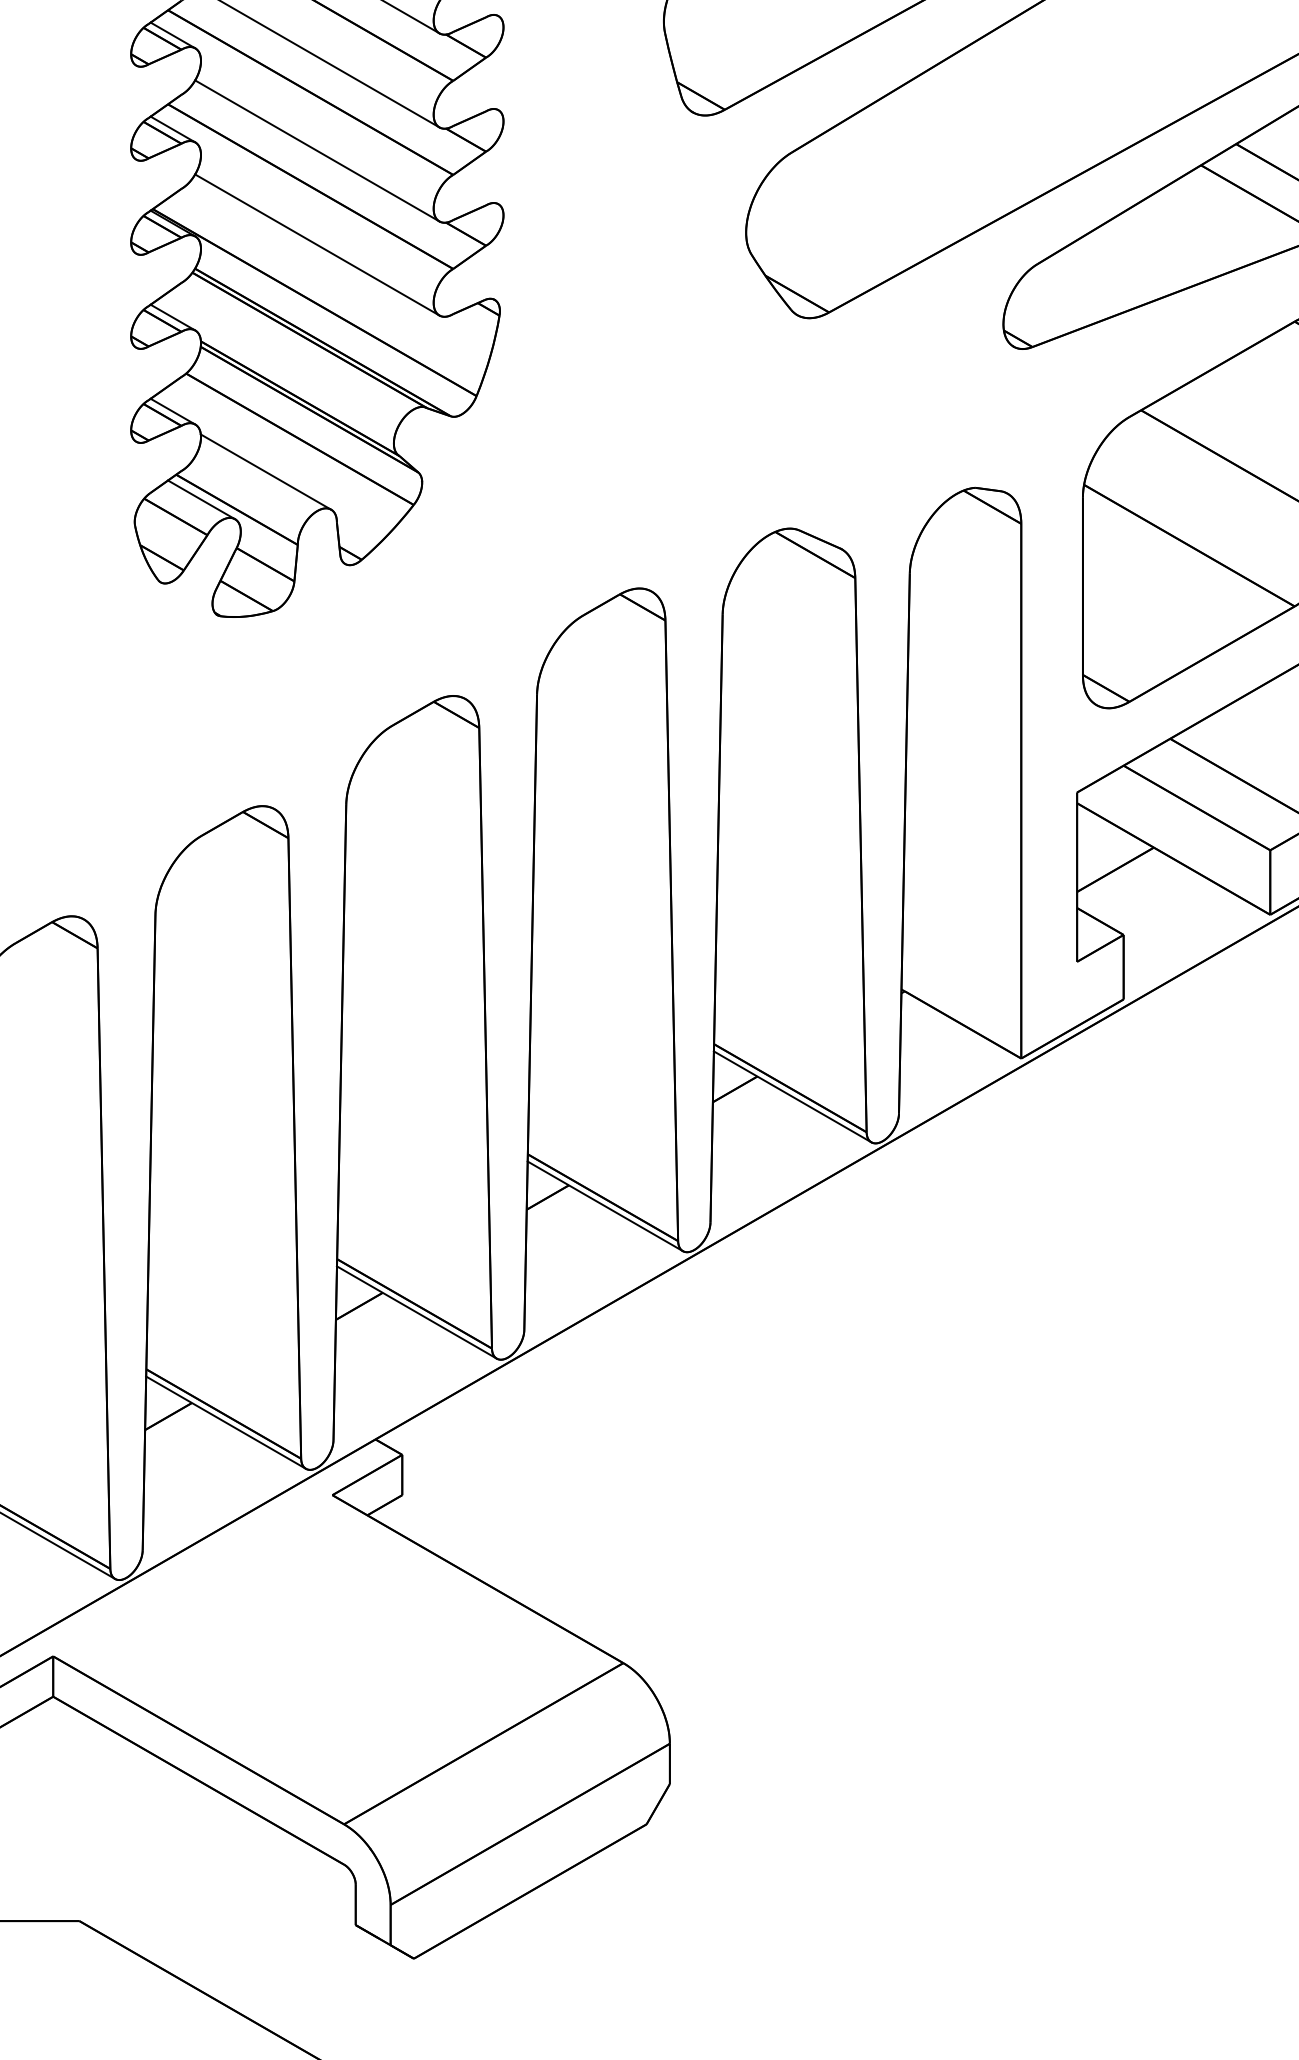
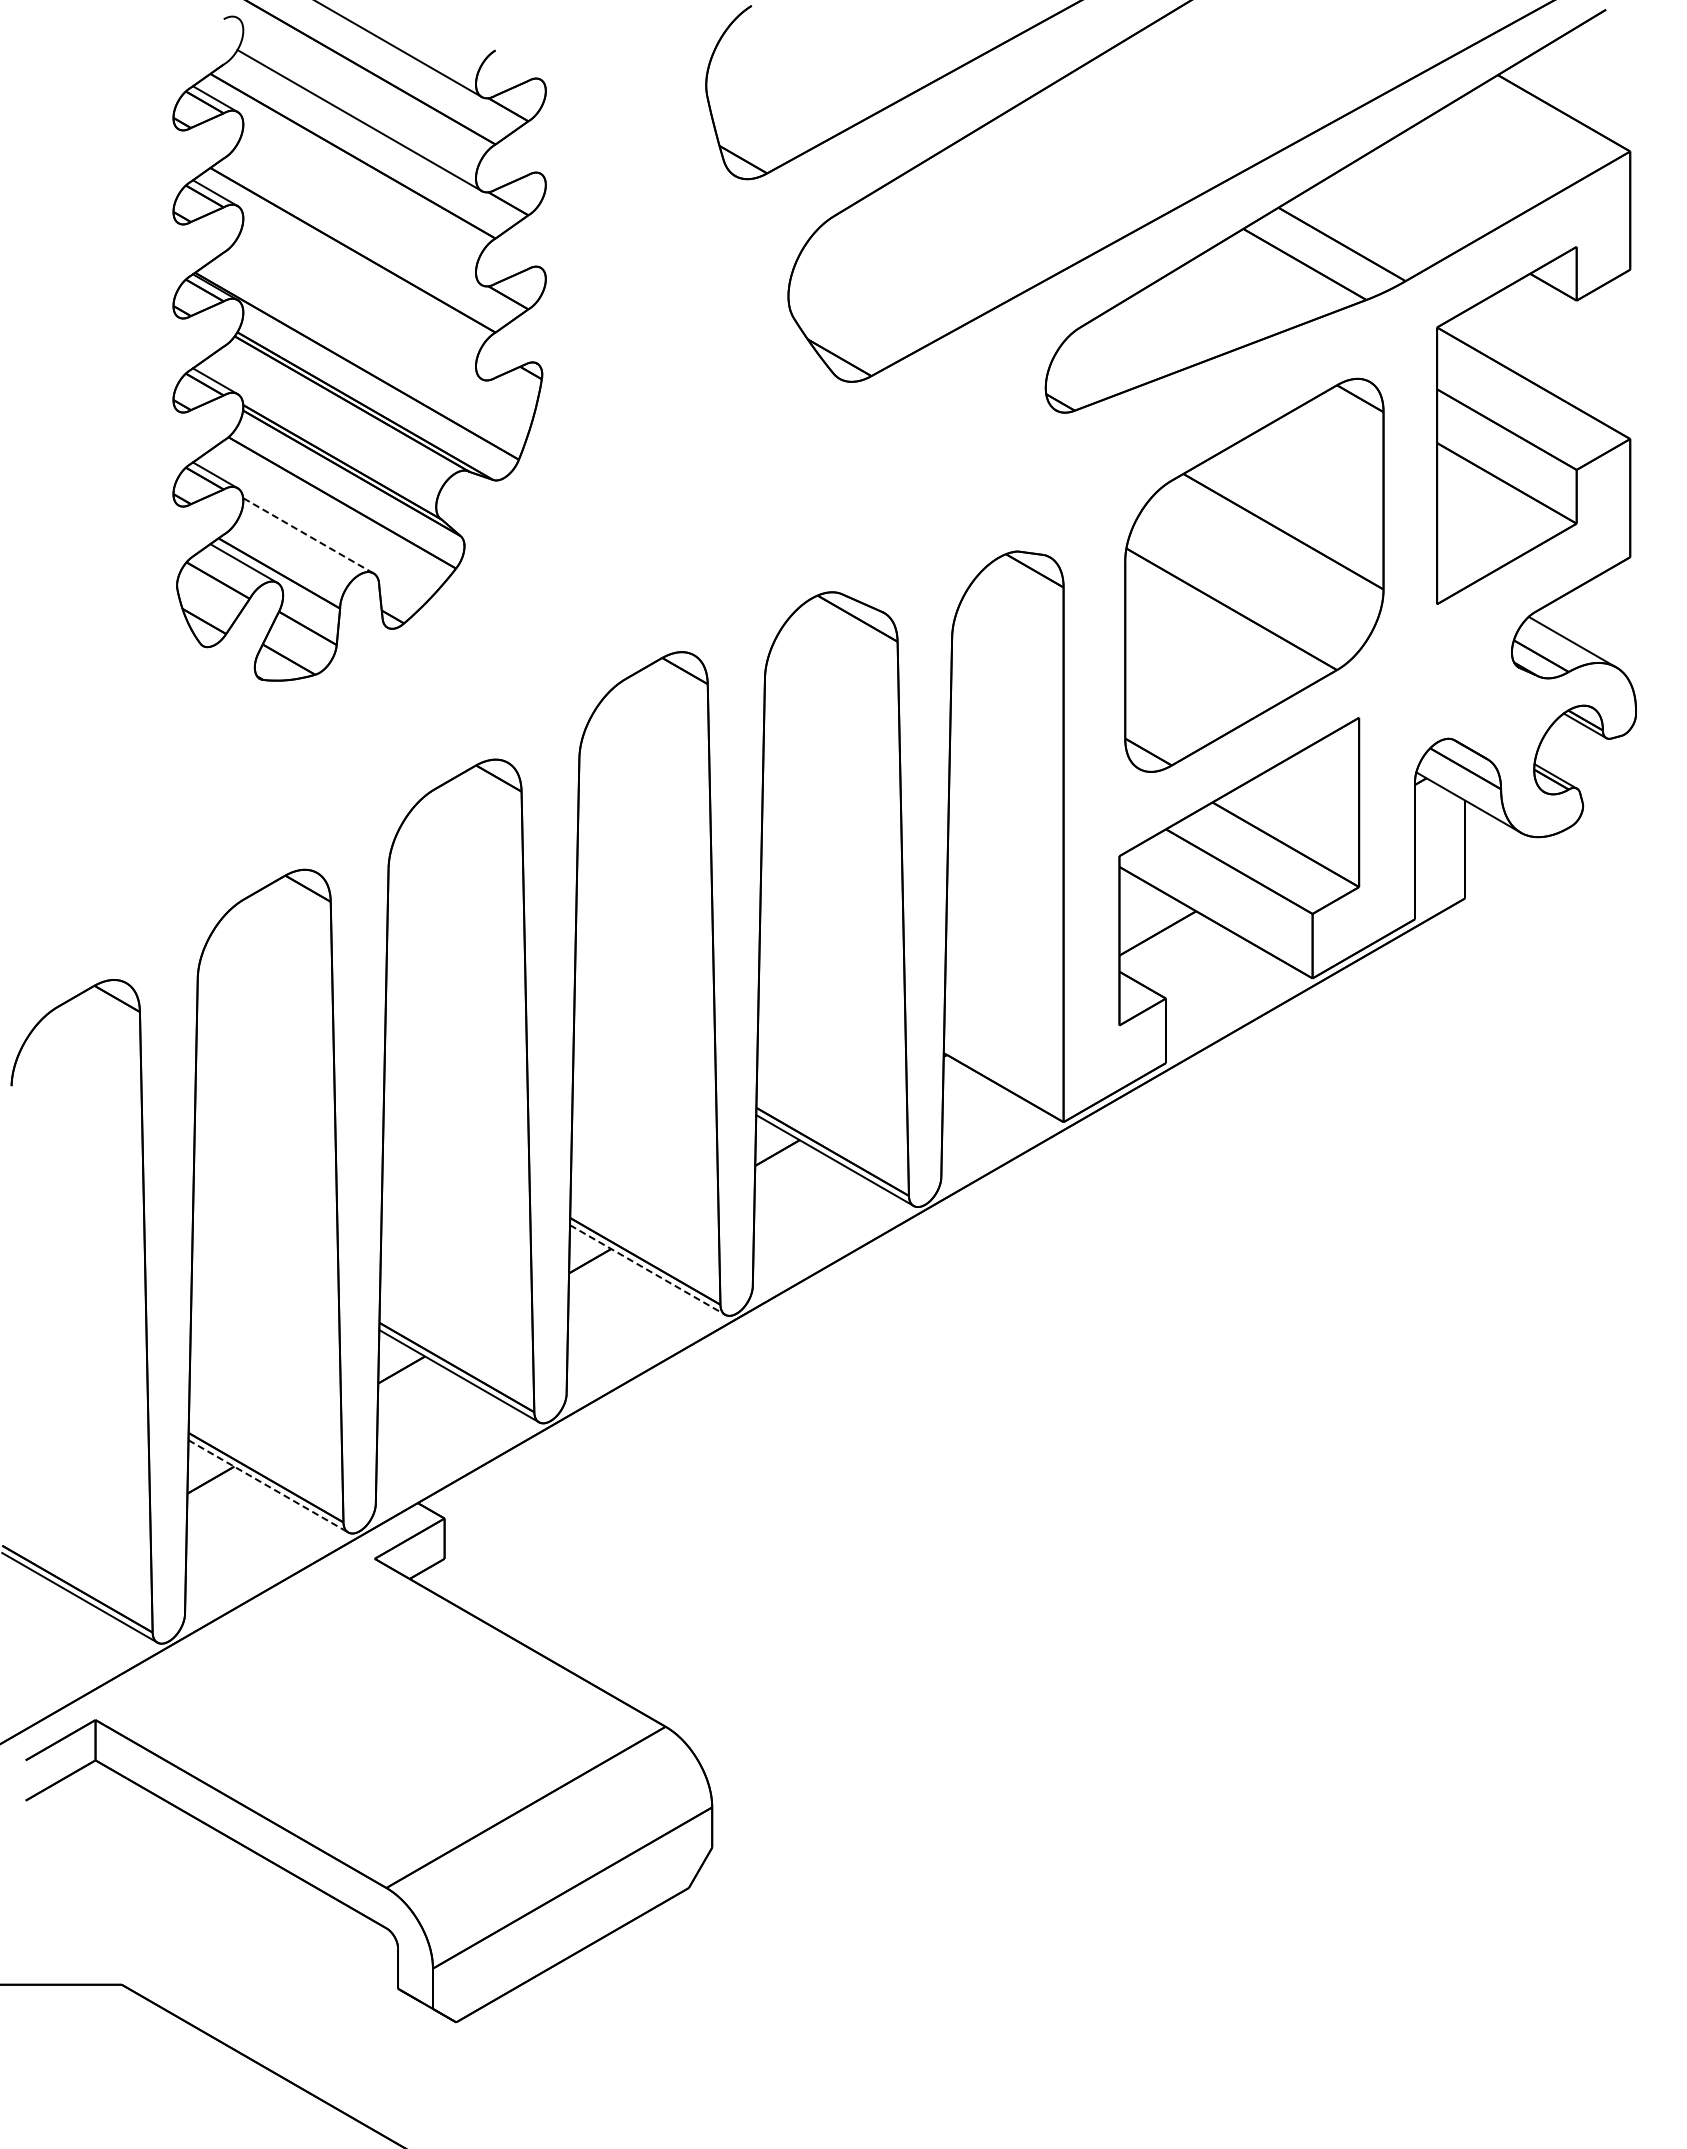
line: (317, 150) -> (359, 214), removed
line: (317, 244) -> (359, 308), removed
line: (265, 471) -> (307, 535), solid -> dashed
line: (605, 1205) -> (647, 1269), solid -> dashed
line: (226, 1422) -> (268, 1486), solid -> dashed

